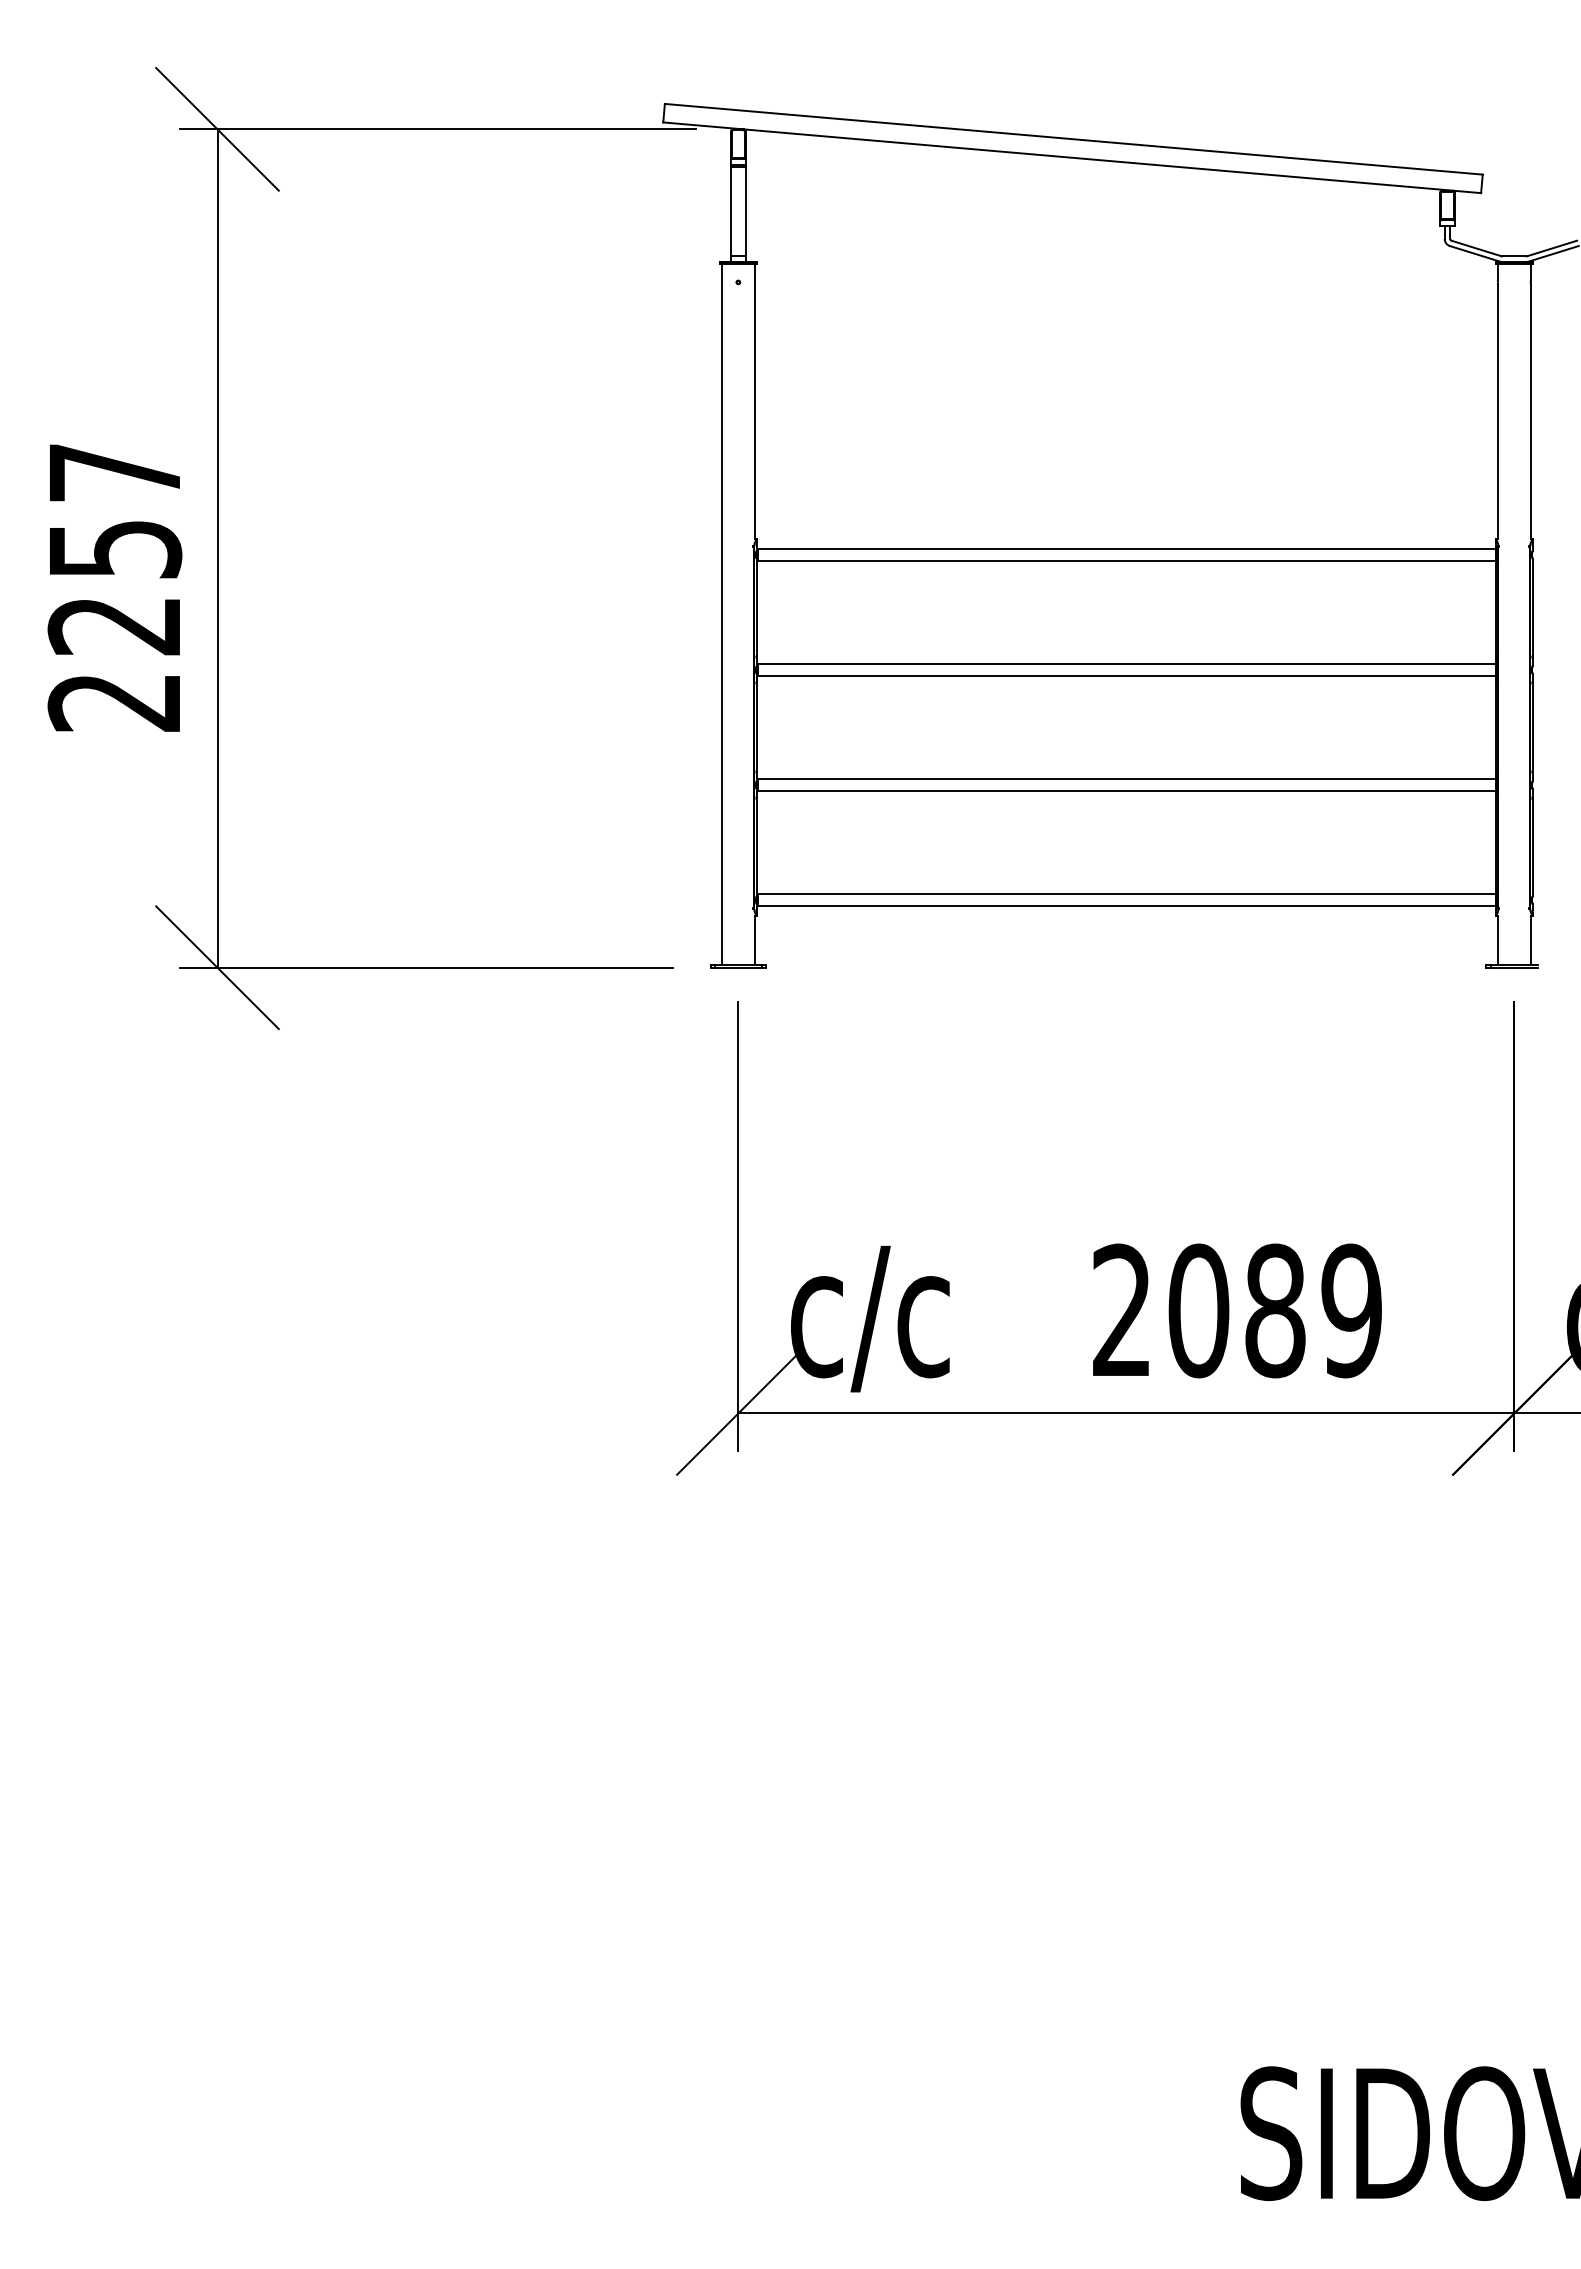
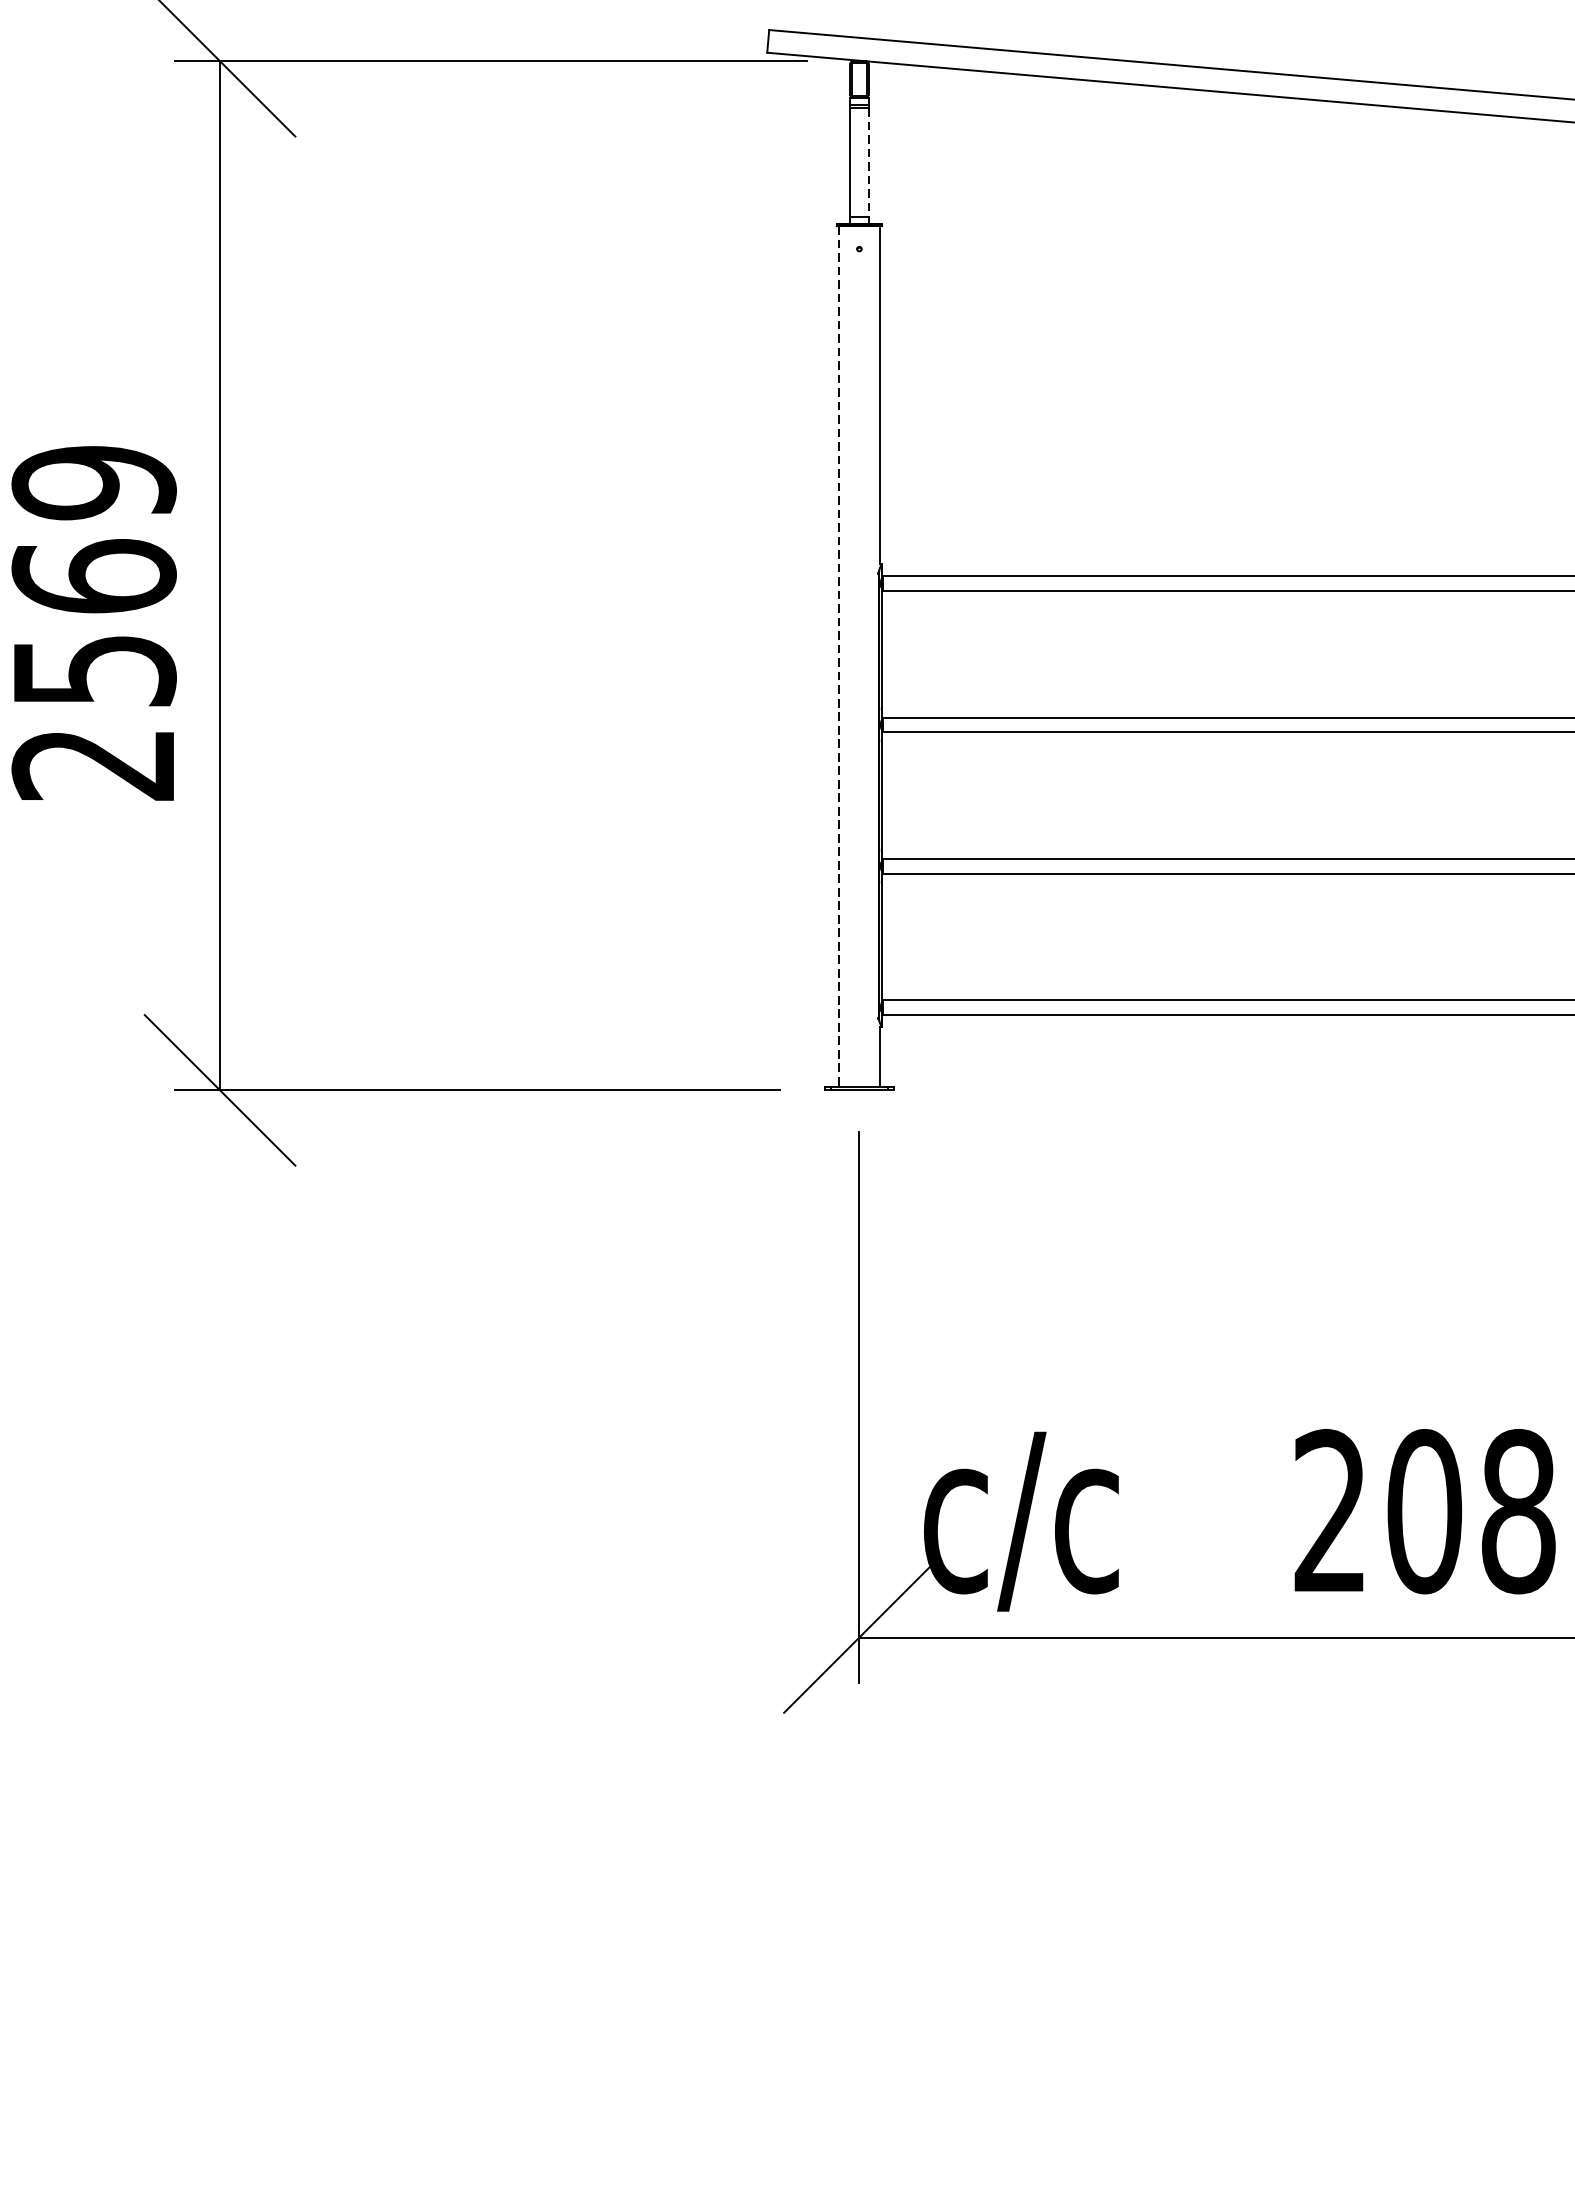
line: (745, 212) -> (868, 163), solid -> dashed
text: (114, 549) -> (93, 576), 2257 -> 2569
line: (721, 614) -> (838, 656), solid -> dashed

